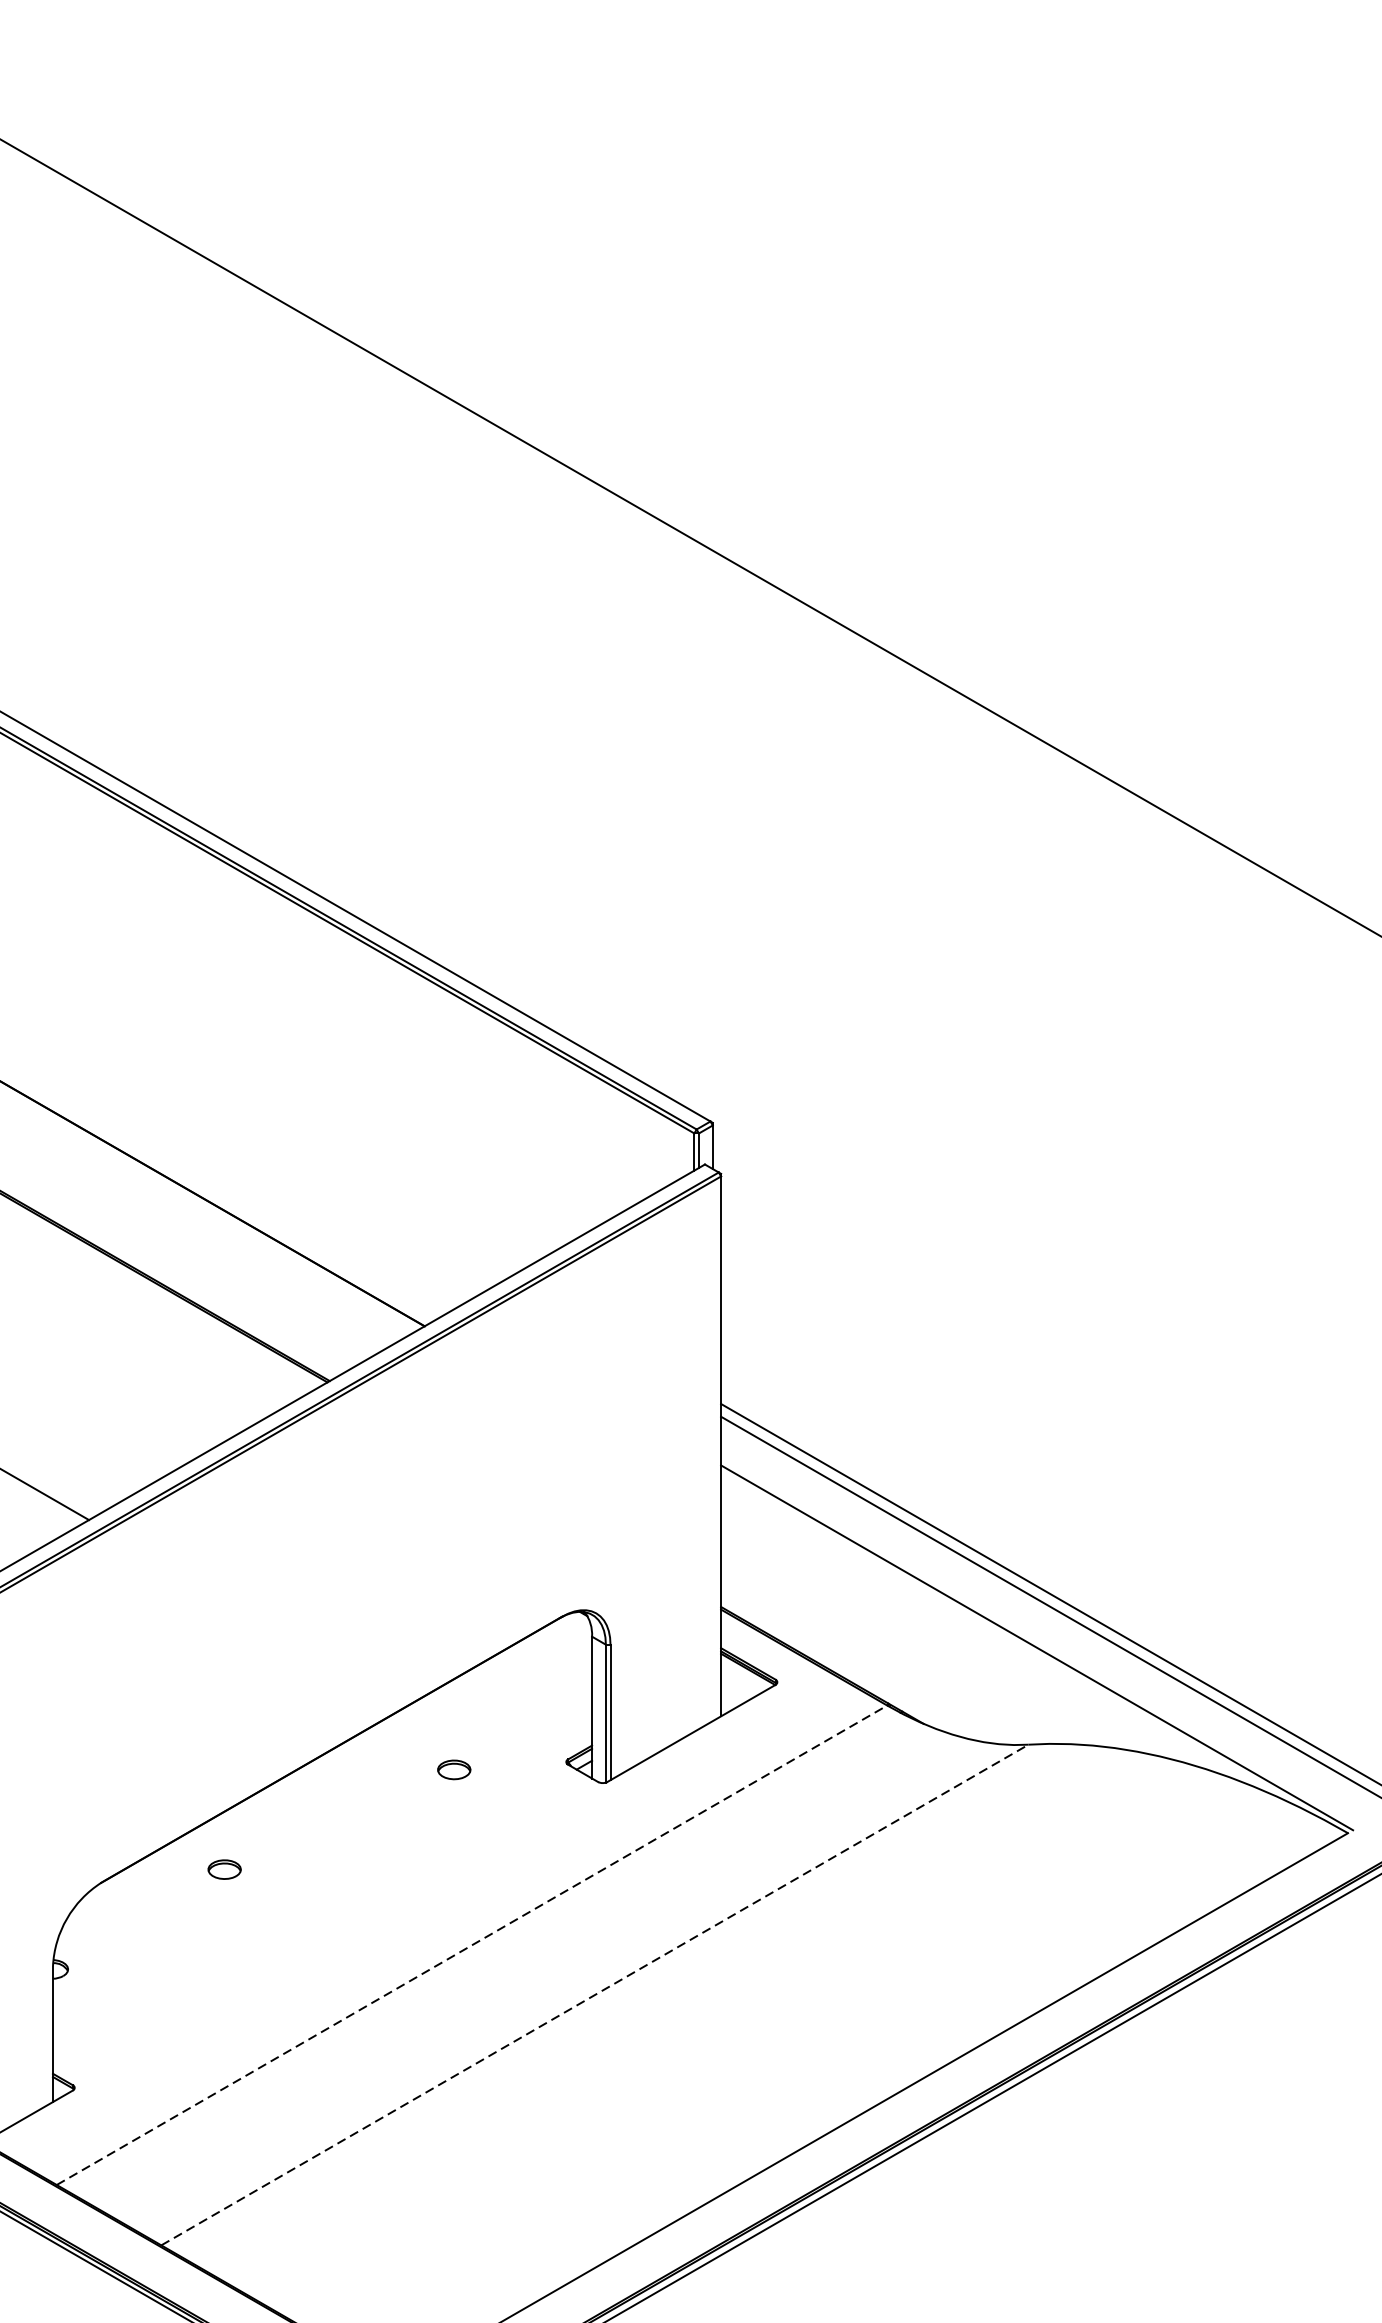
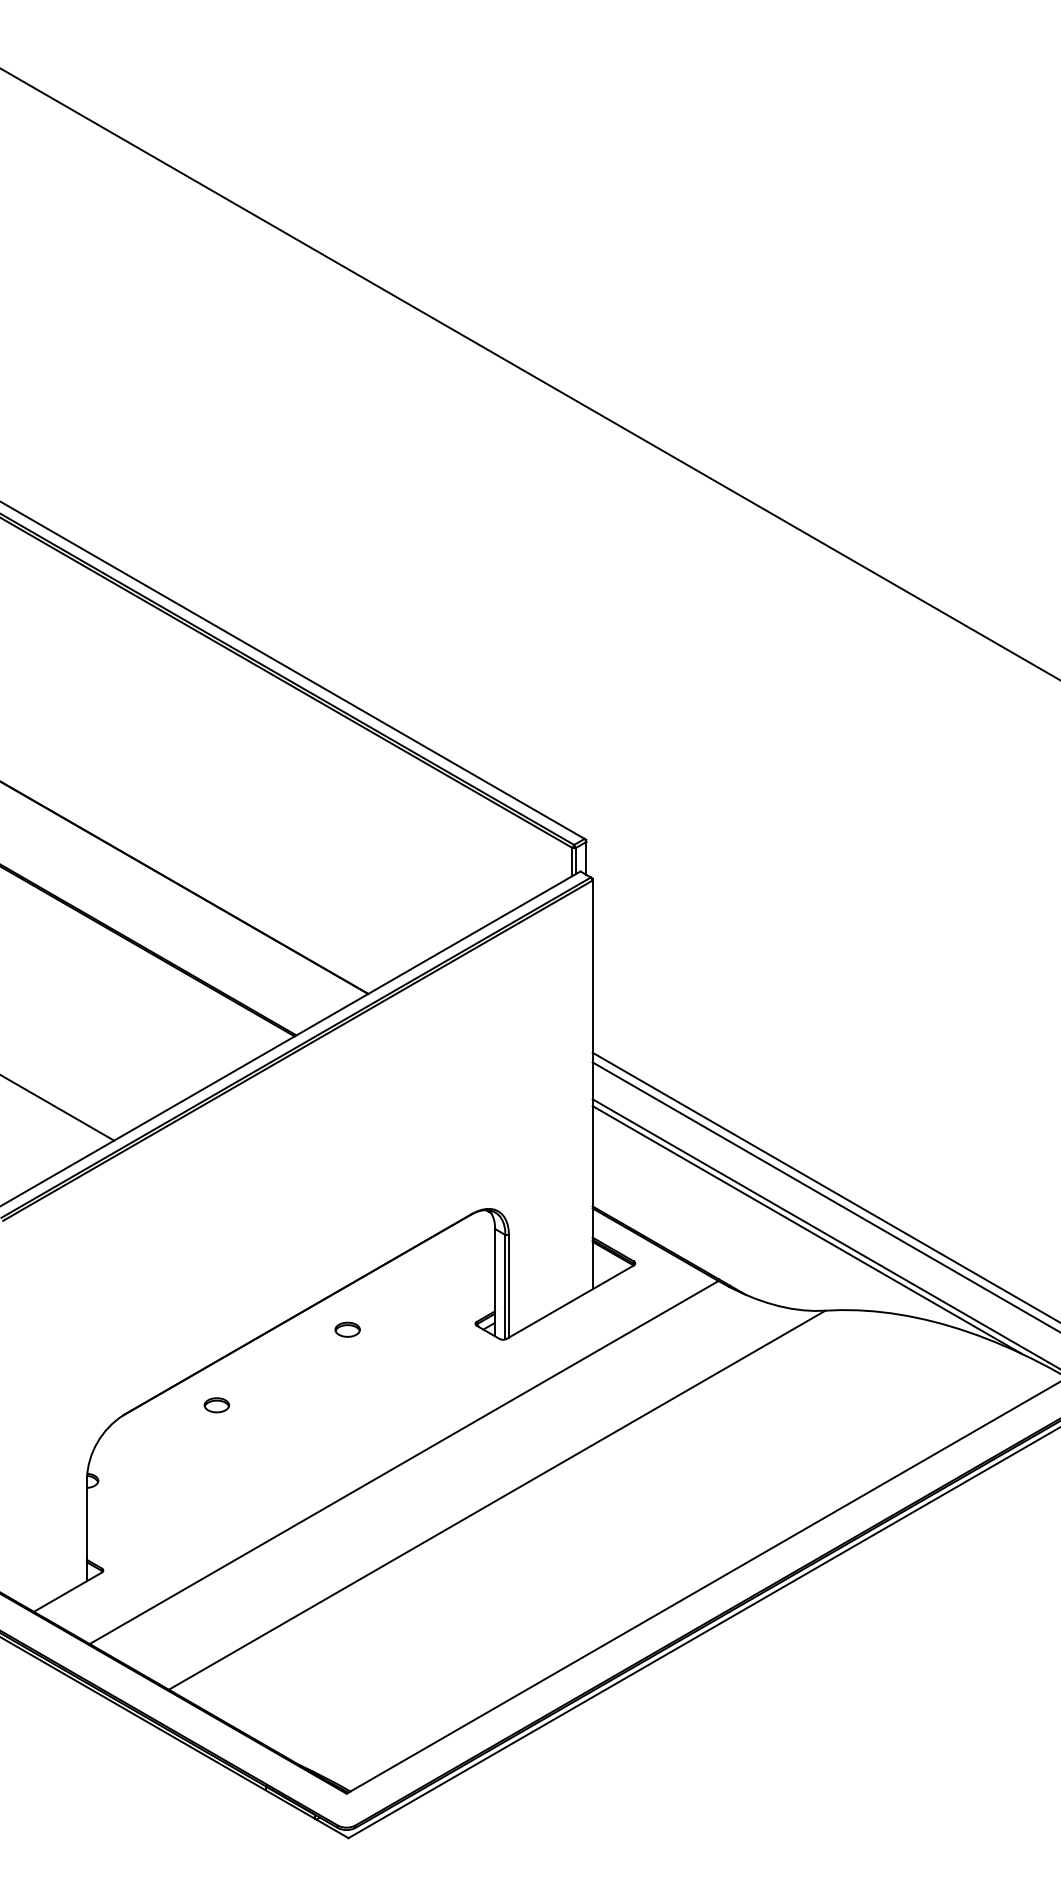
line: (1003, 1637) -> (806, 1229), added
part: (454, 1769) -> (347, 1329), moved
line: (472, 1945) -> (404, 1462), dashed -> solid
line: (595, 1994) -> (497, 1499), dashed -> solid

